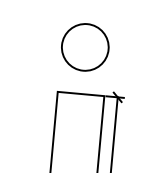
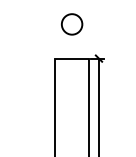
circle: (85, 47) -> (72, 24), size x0.6

